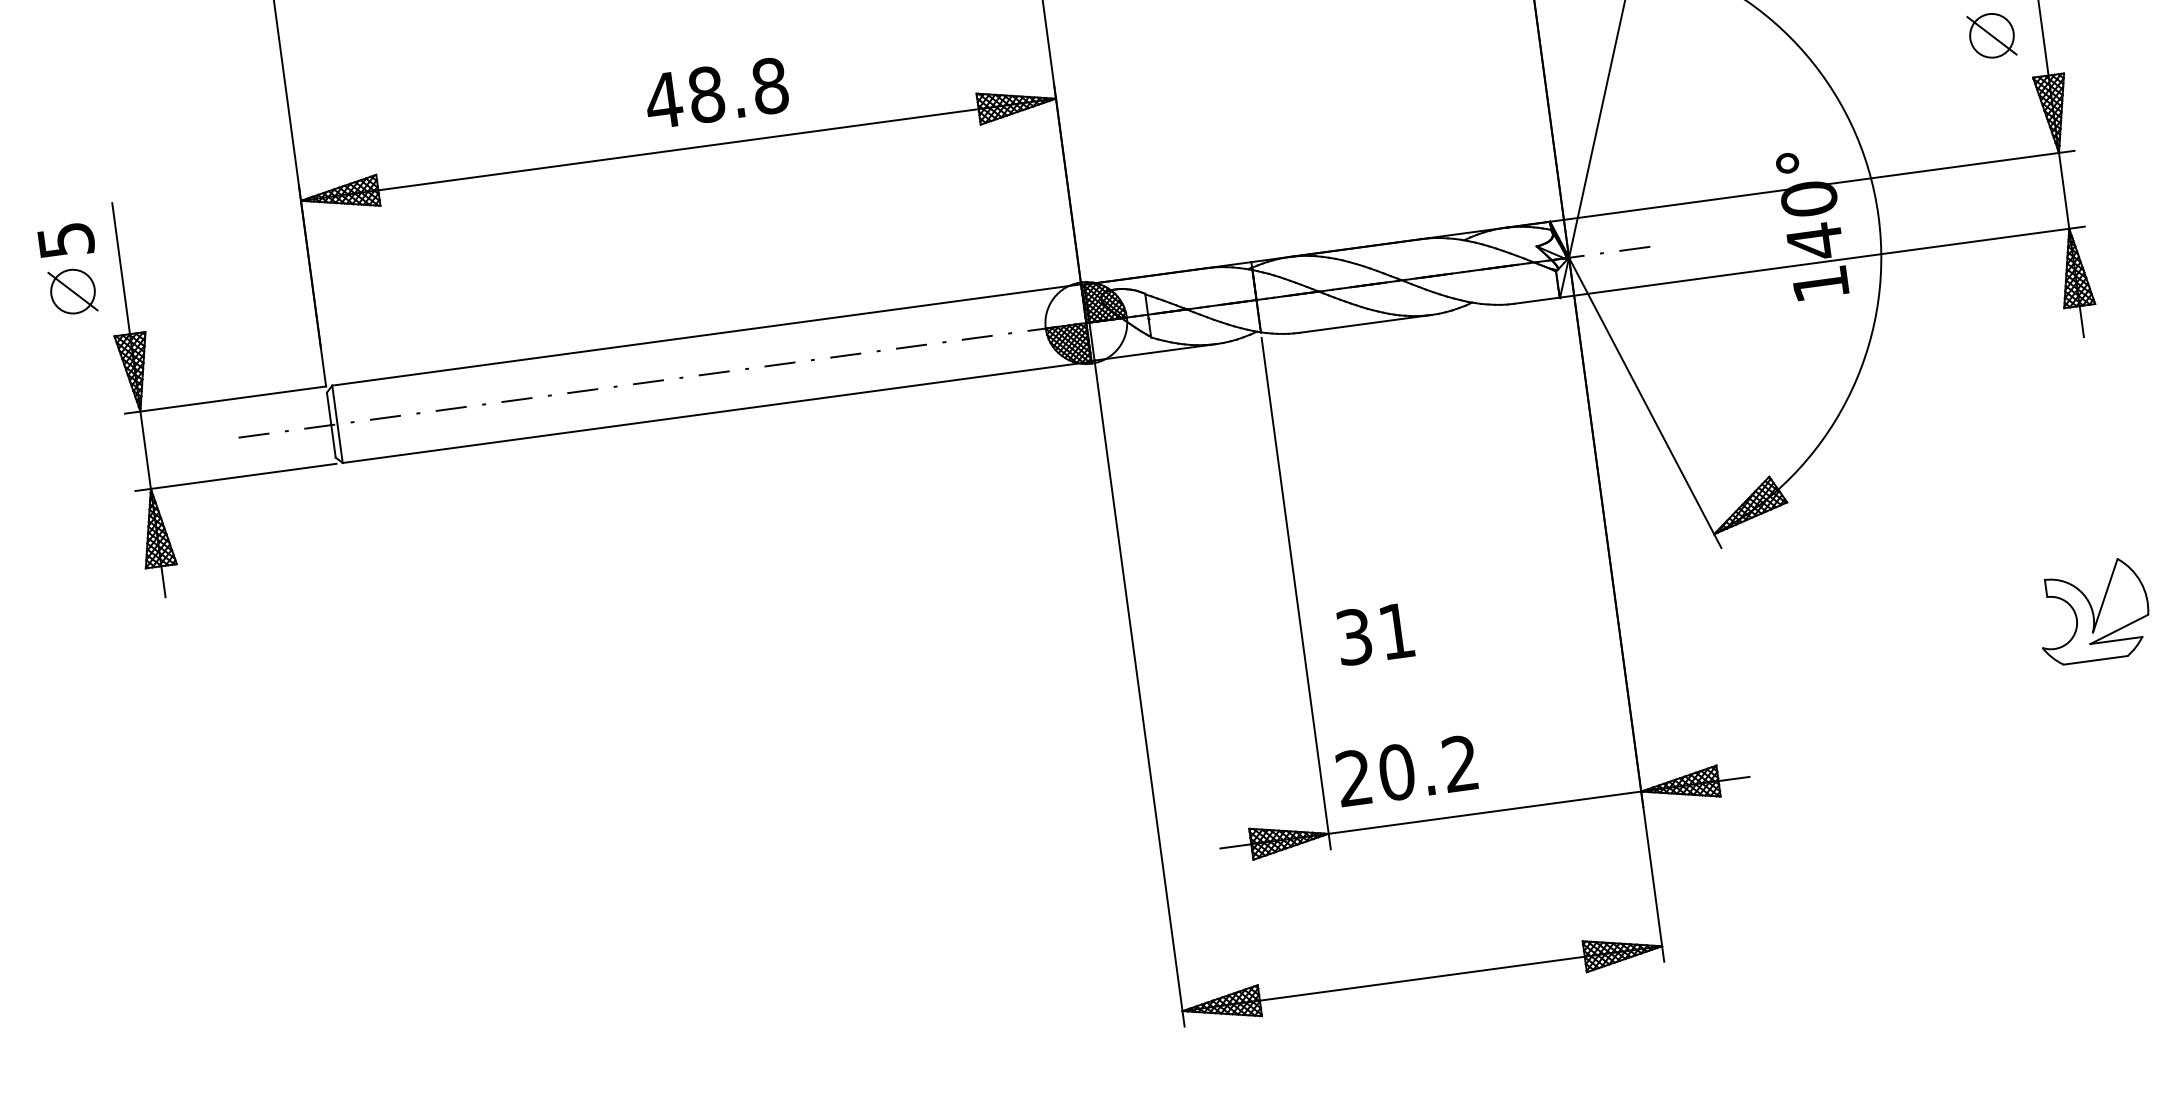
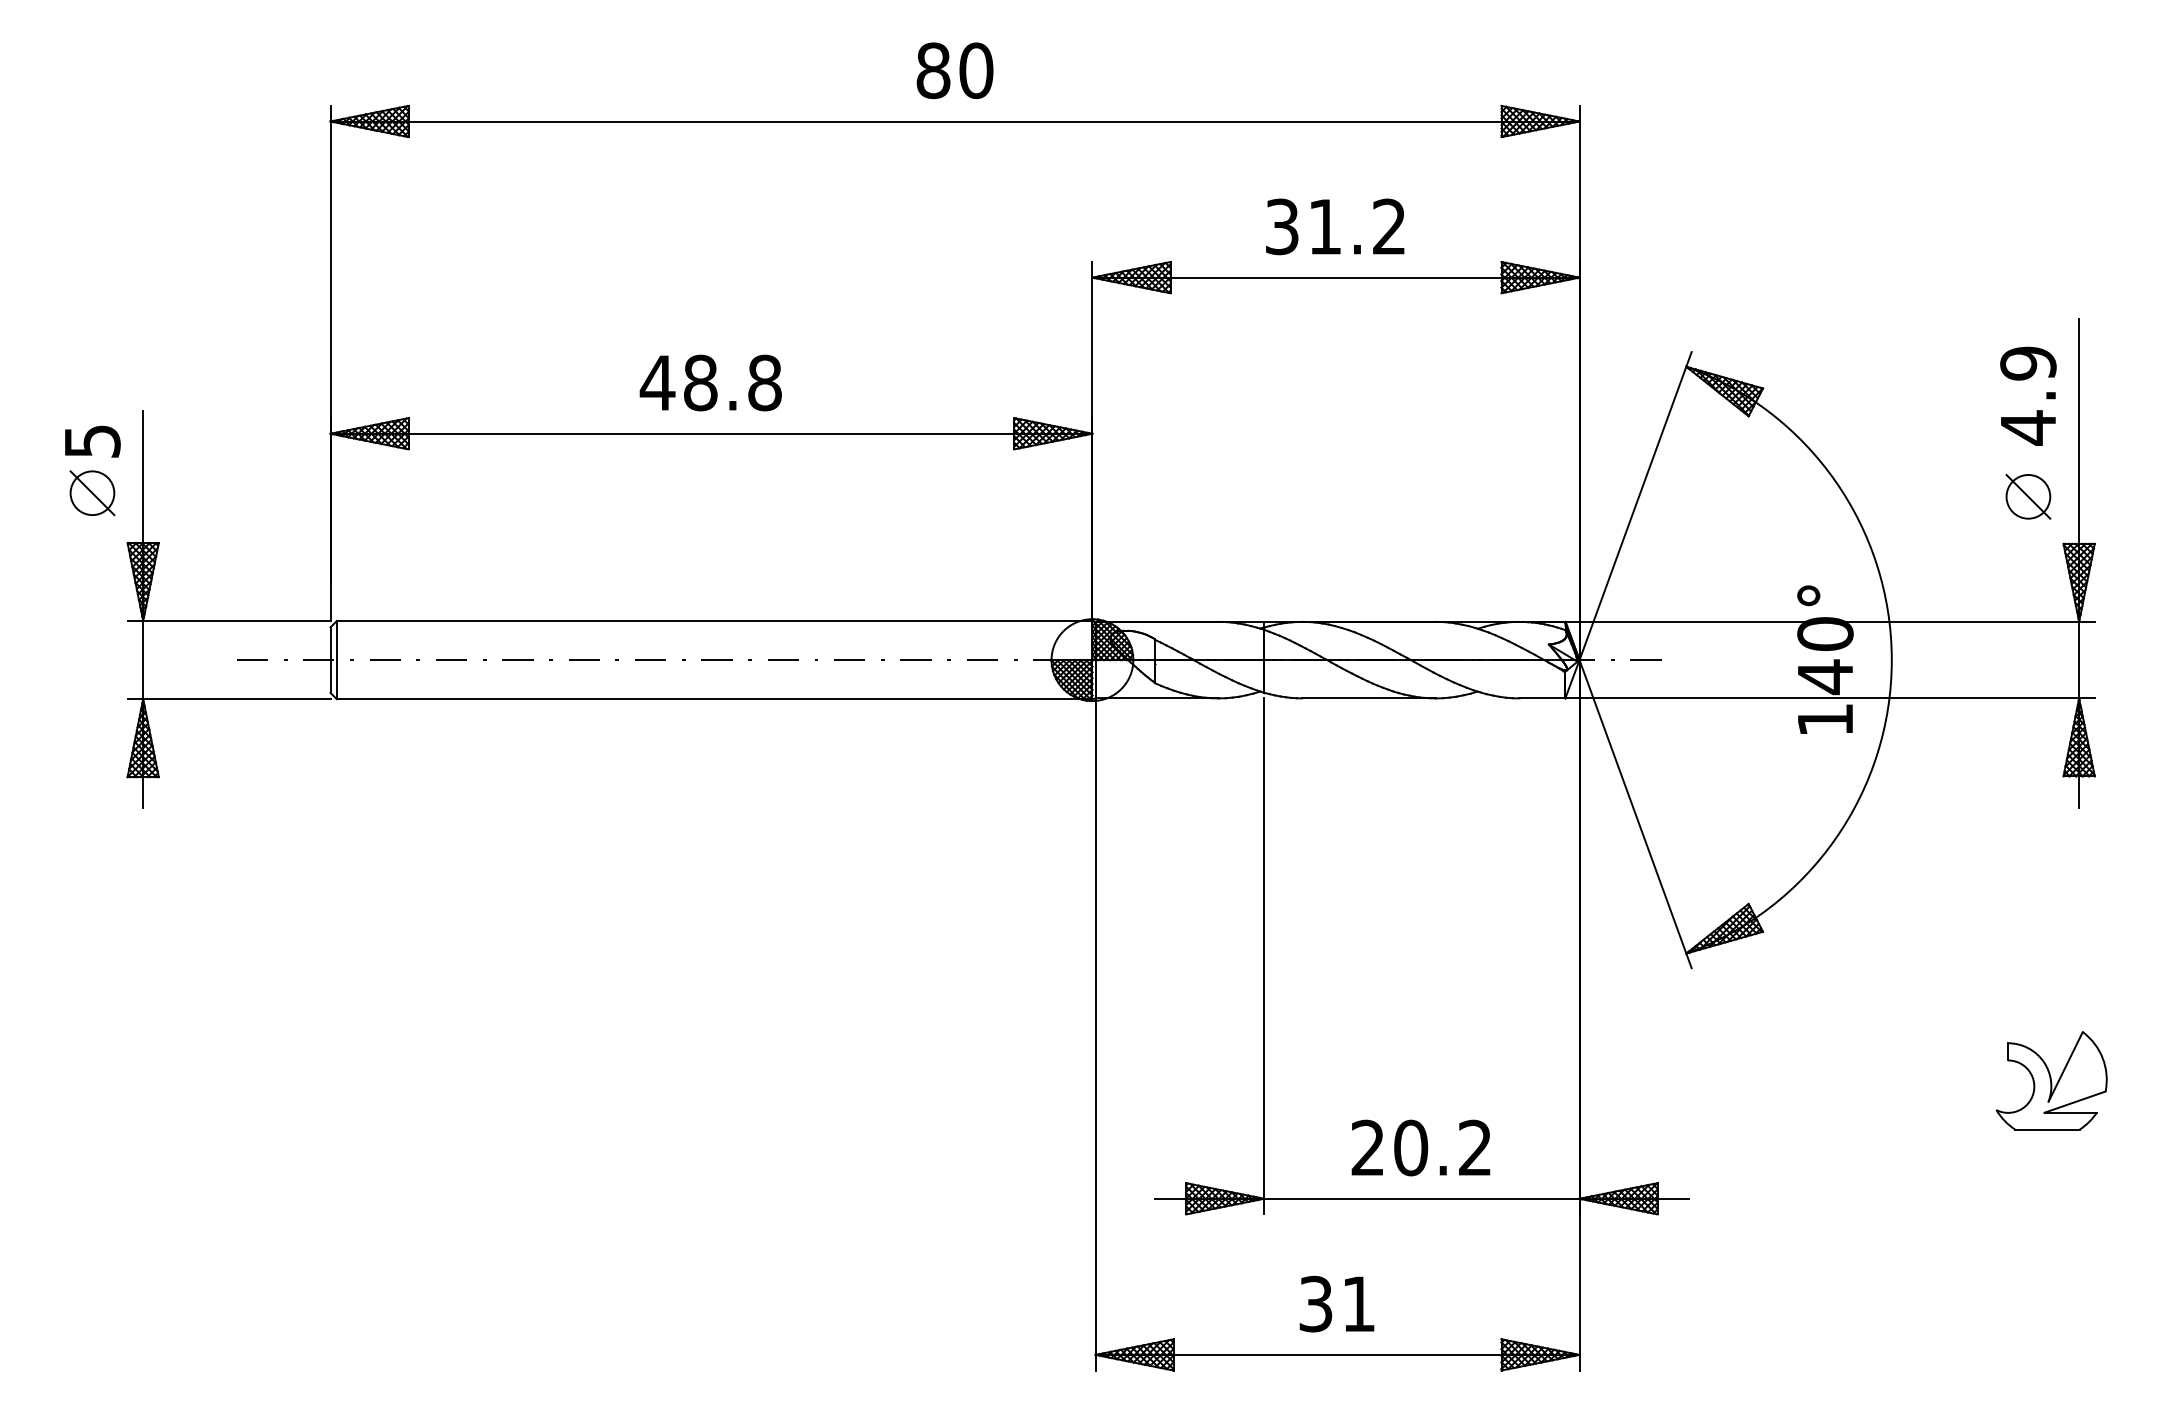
text: (716, 92) -> (710, 382), moved
text: (1374, 633) -> (1336, 1303), moved
text: (1406, 770) -> (1420, 1147), moved

